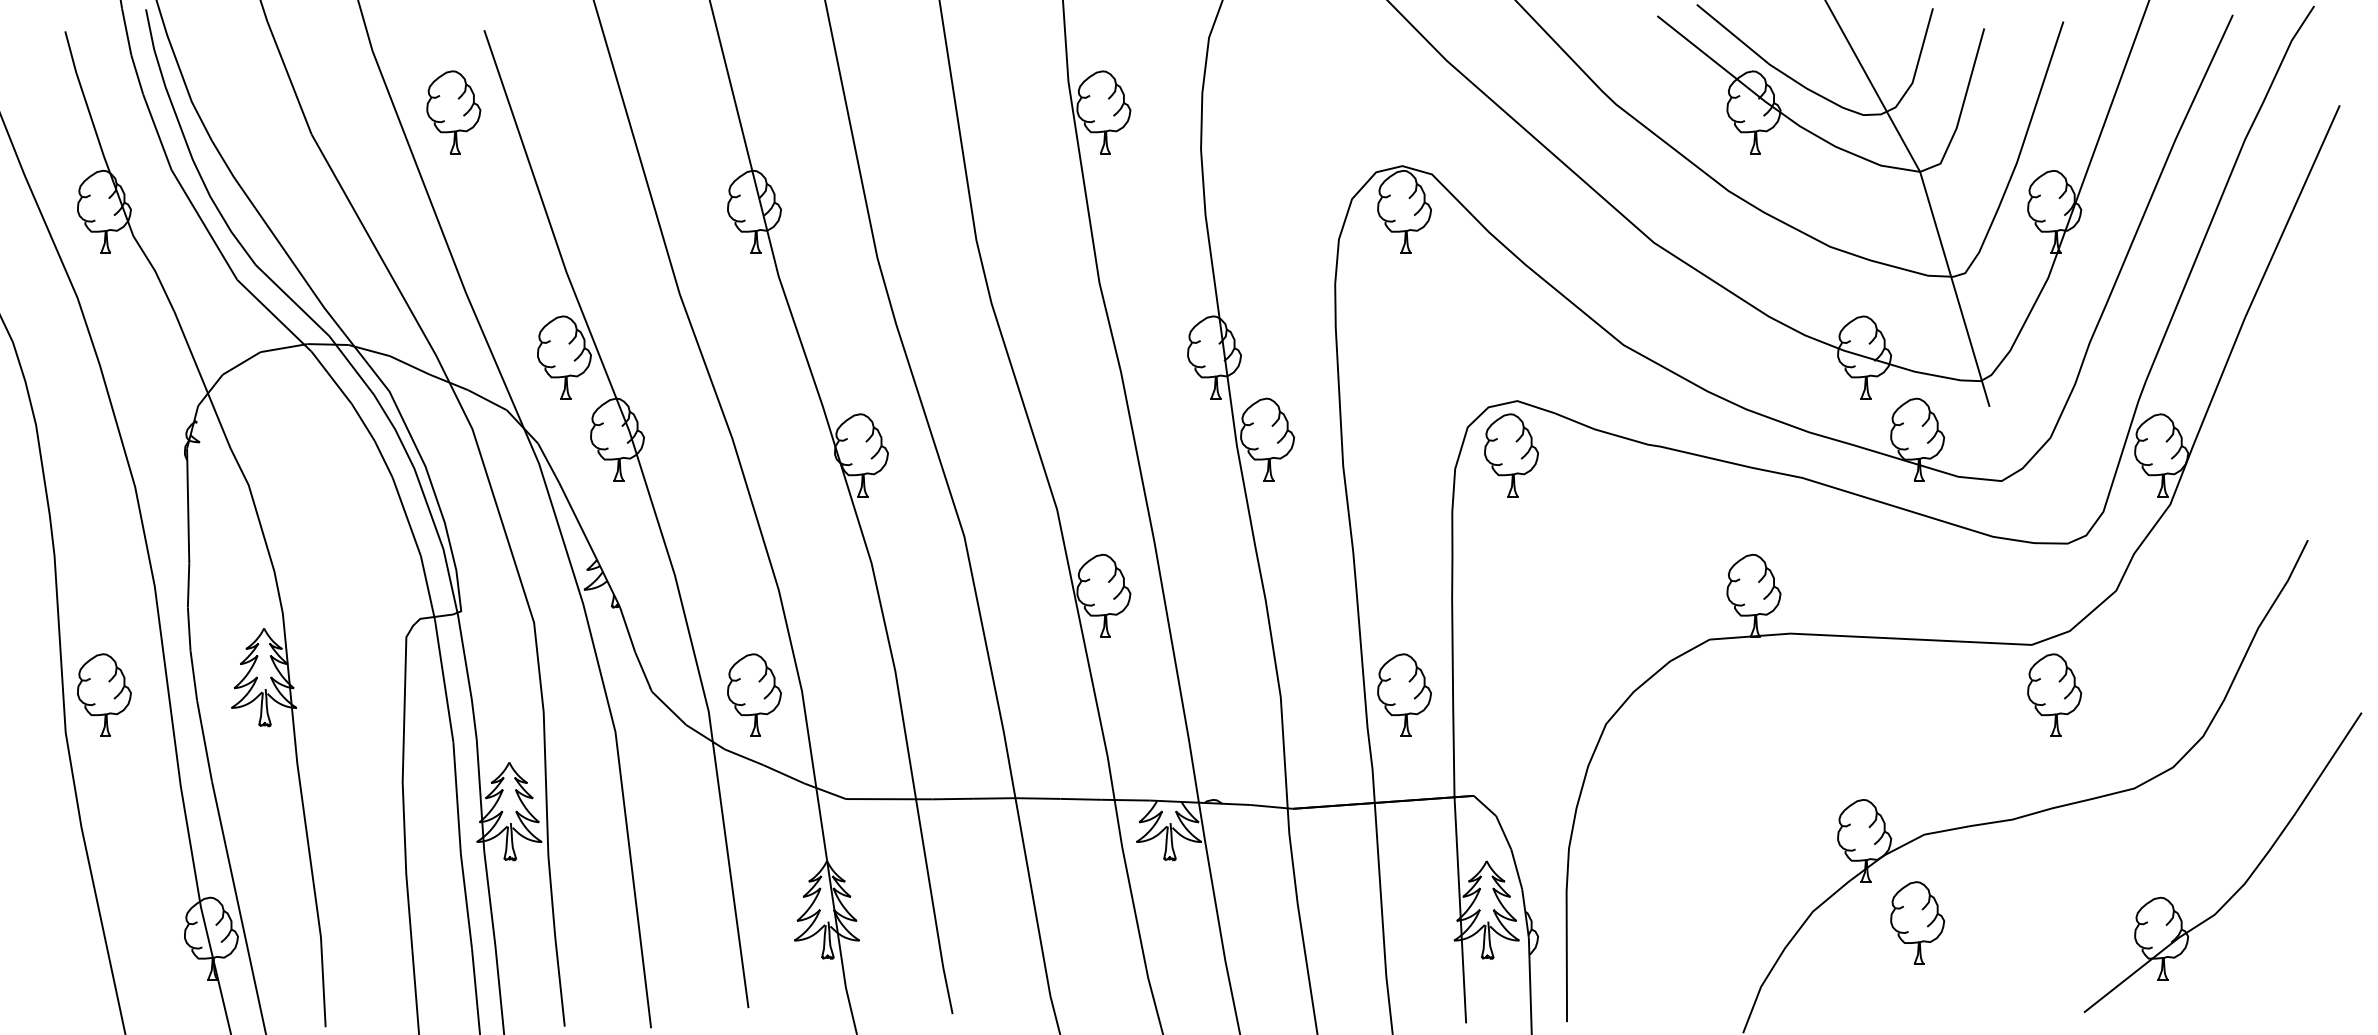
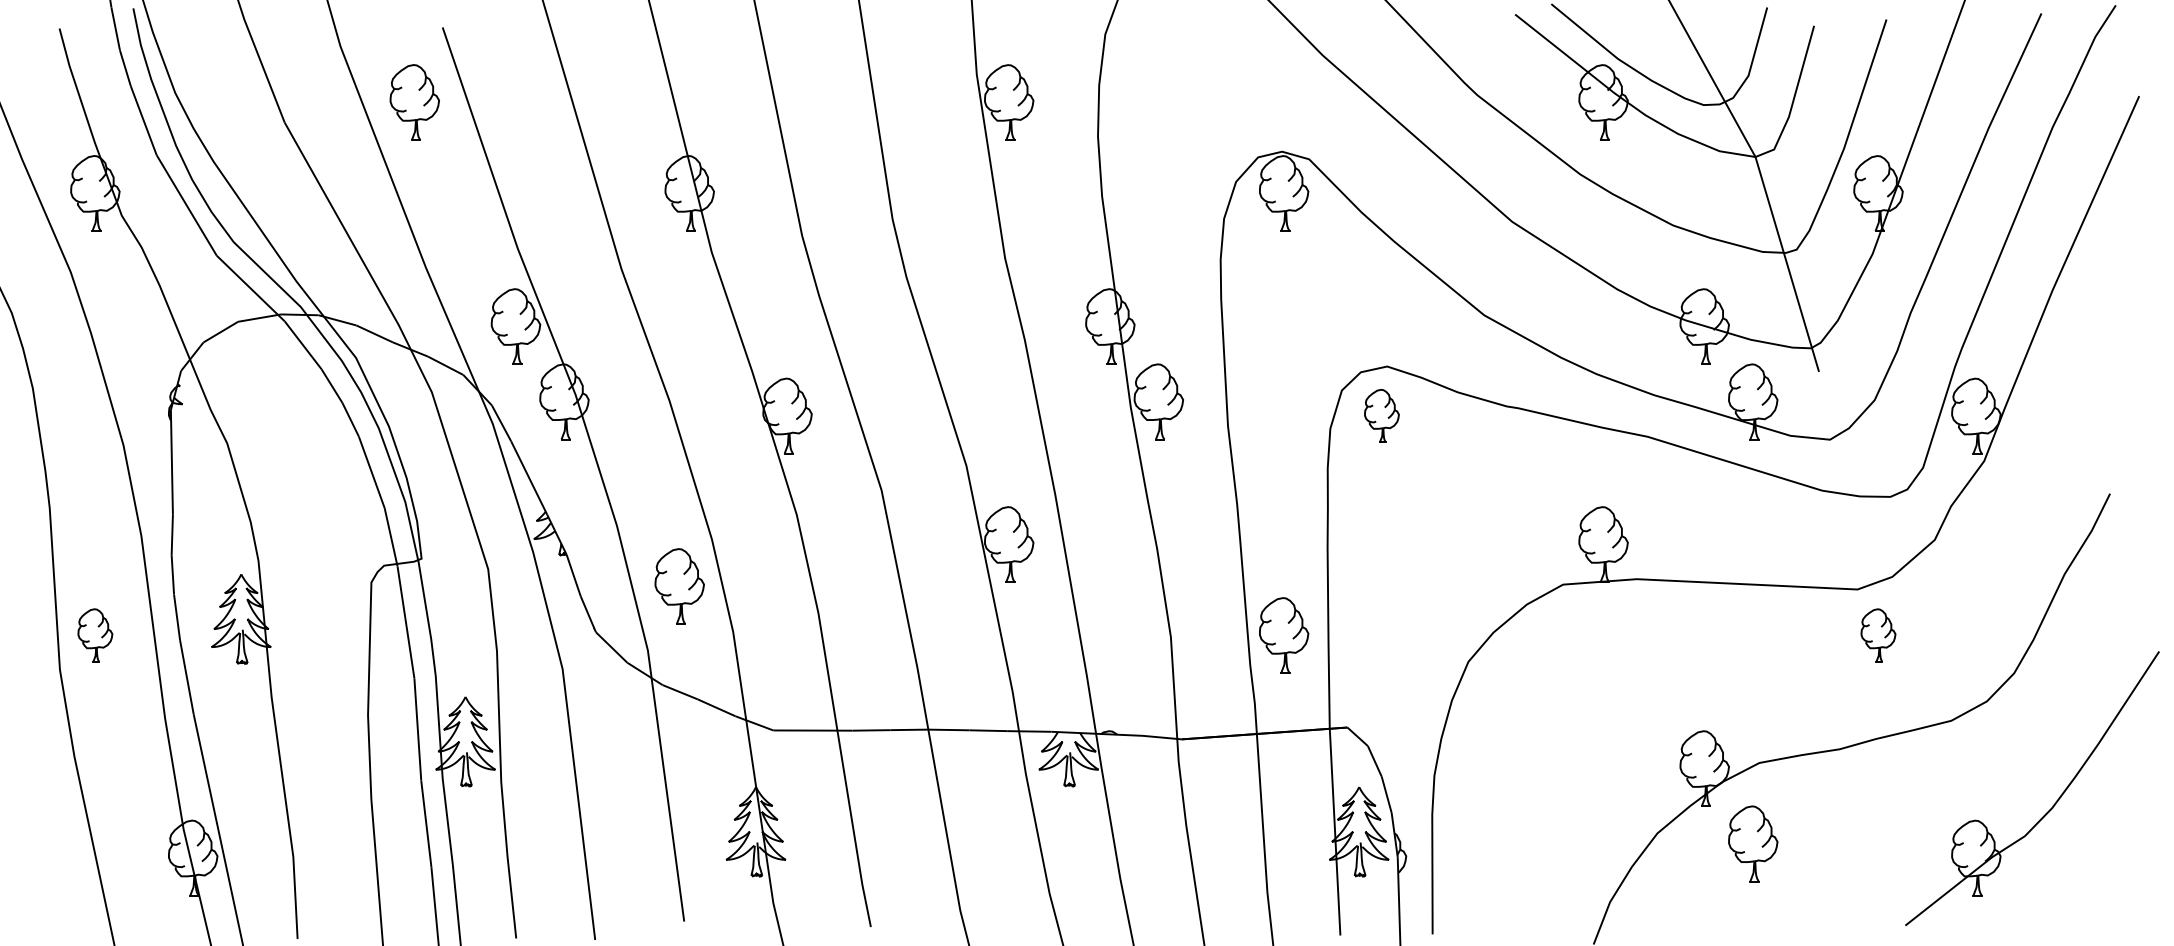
part: (1511, 454) -> (1381, 415), size x0.7
part: (104, 695) -> (95, 635), size x0.7
part: (754, 695) -> (679, 586), moved
part: (2054, 695) -> (1878, 635), size x0.7

